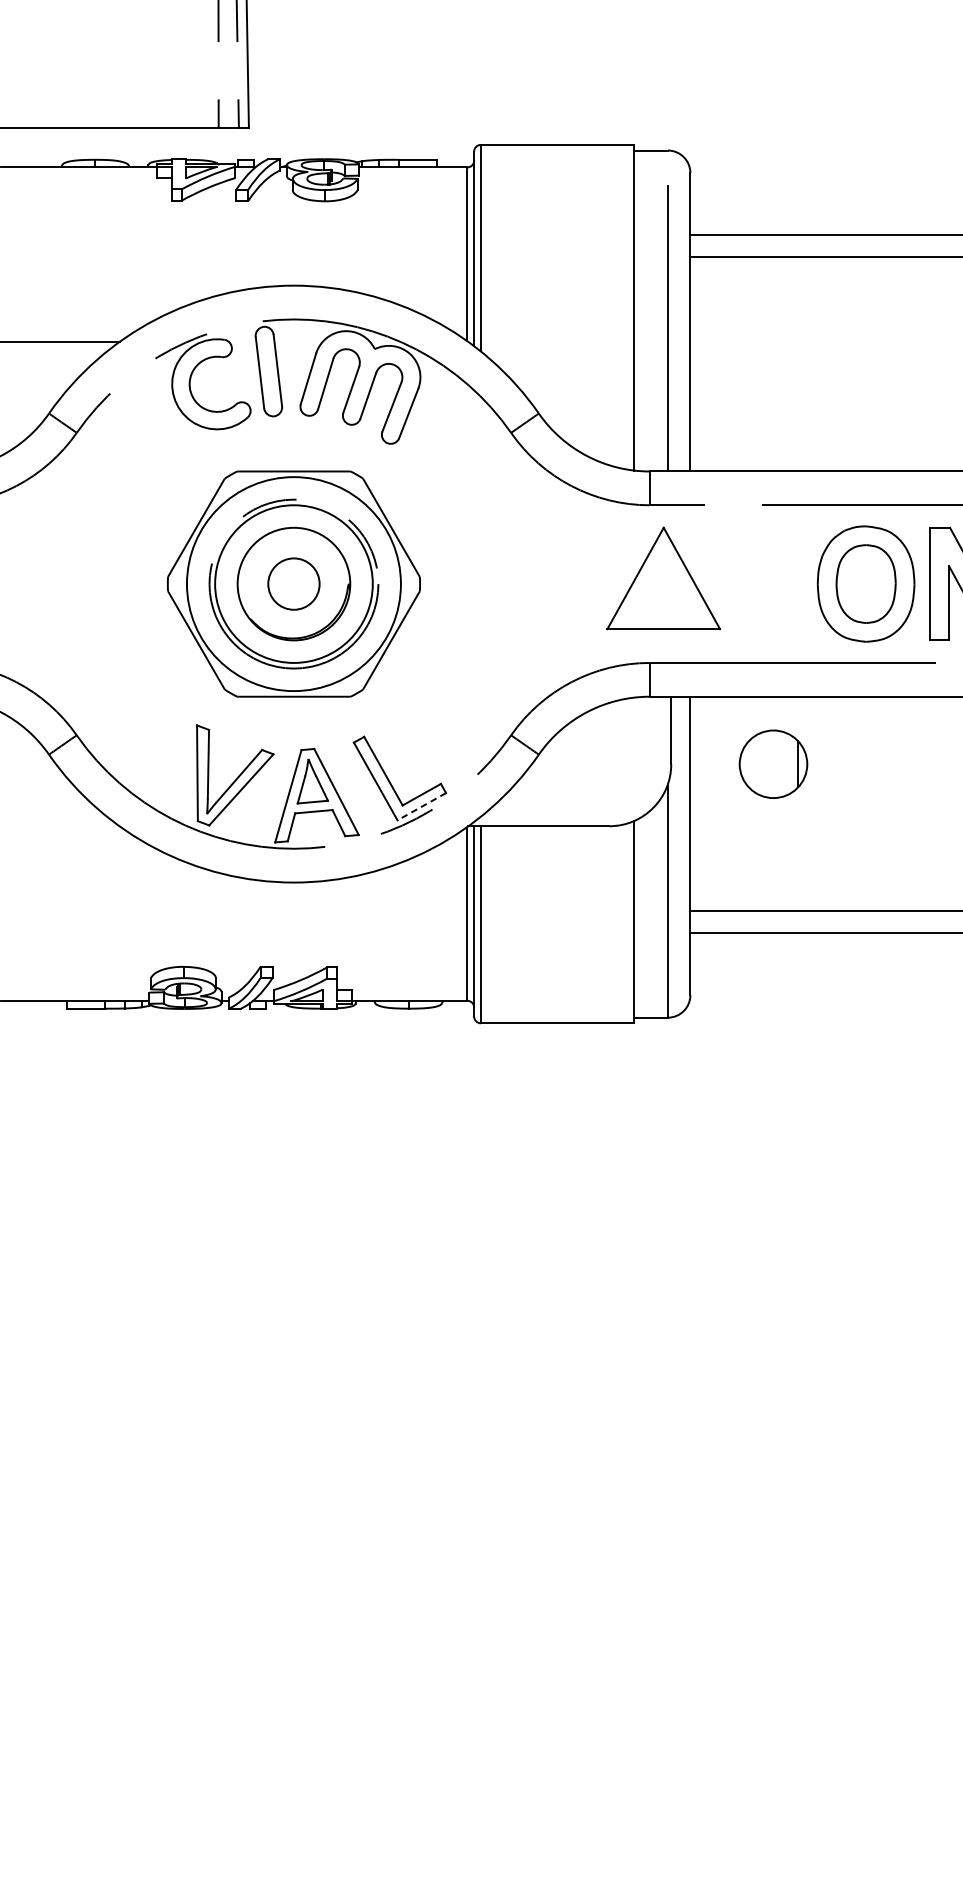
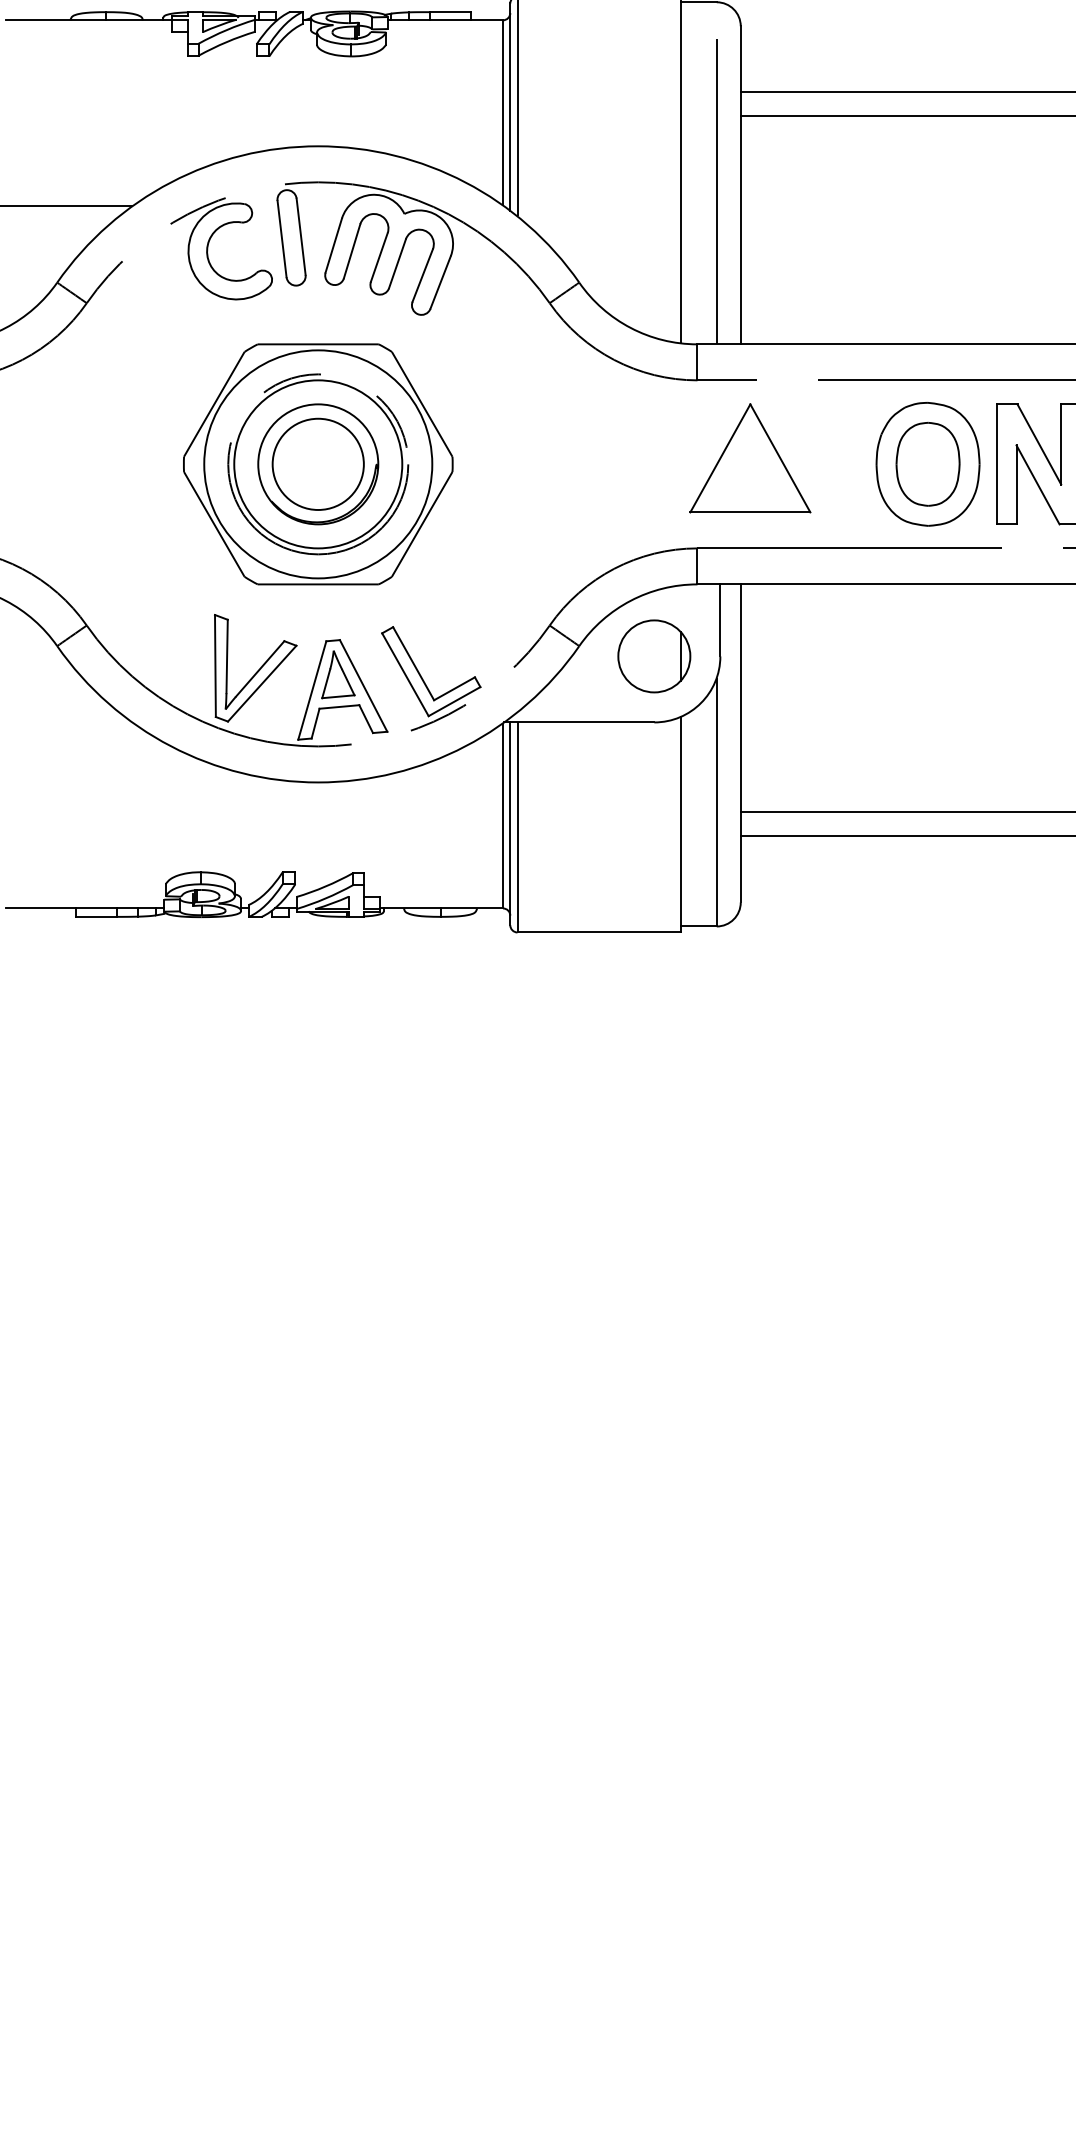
part: (663, 578) -> (750, 458), moved
circle: (293, 583) -> (317, 463), size x1.67
part: (773, 764) -> (654, 656), moved
line: (421, 806) -> (454, 701), dashed -> solid

